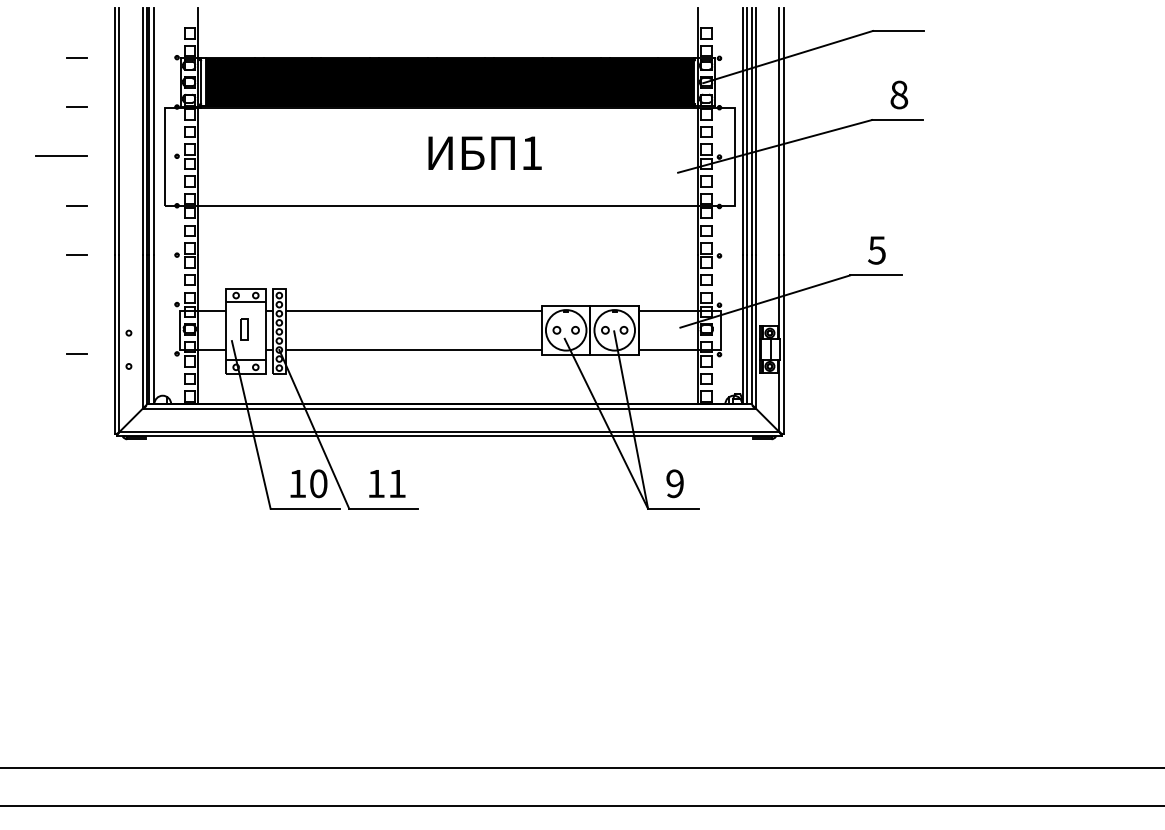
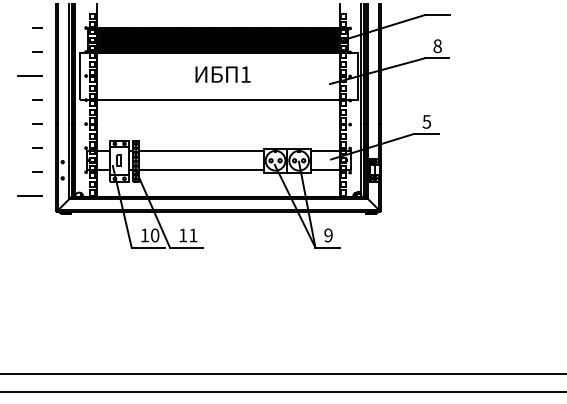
text: (483, 153) -> (222, 74), moved
line: (77, 303) -> (37, 147), added
line: (60, 403) -> (29, 196), added

